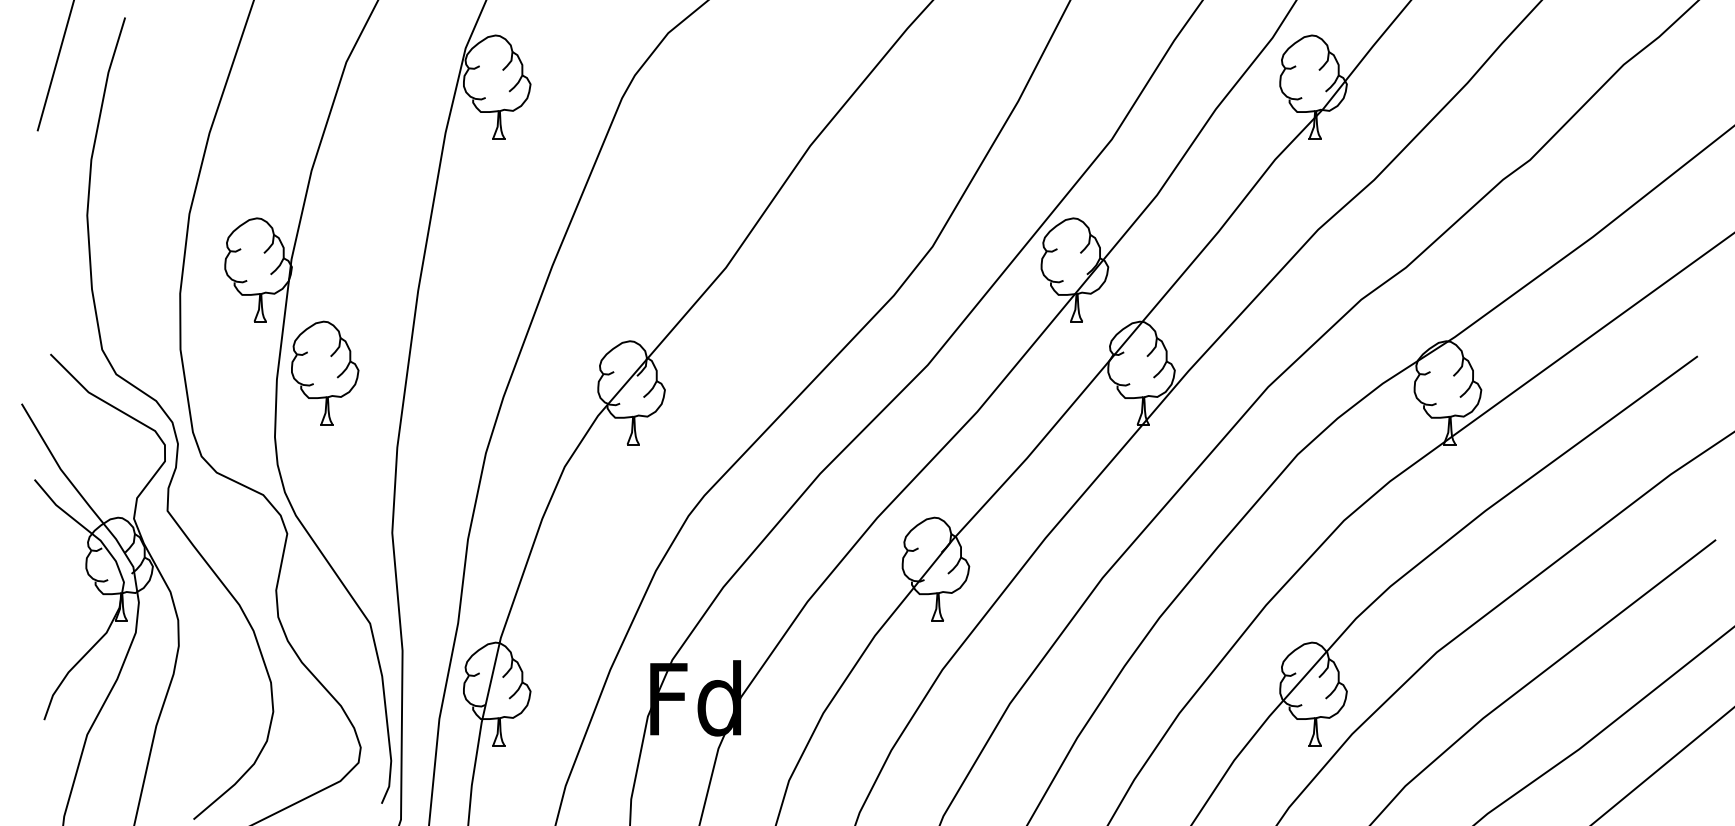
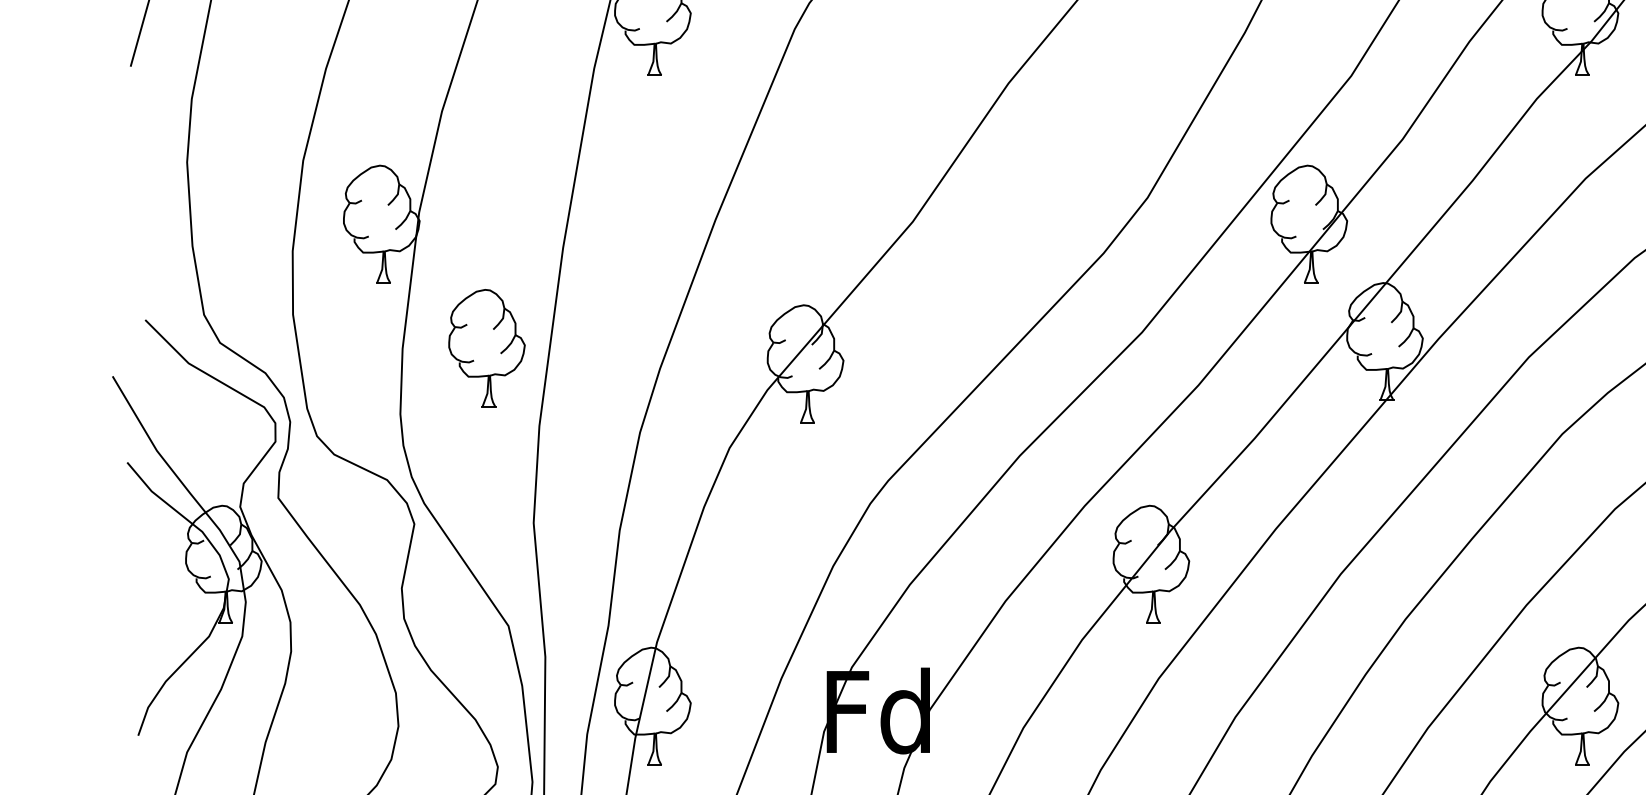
part: (325, 372) -> (487, 347), moved

